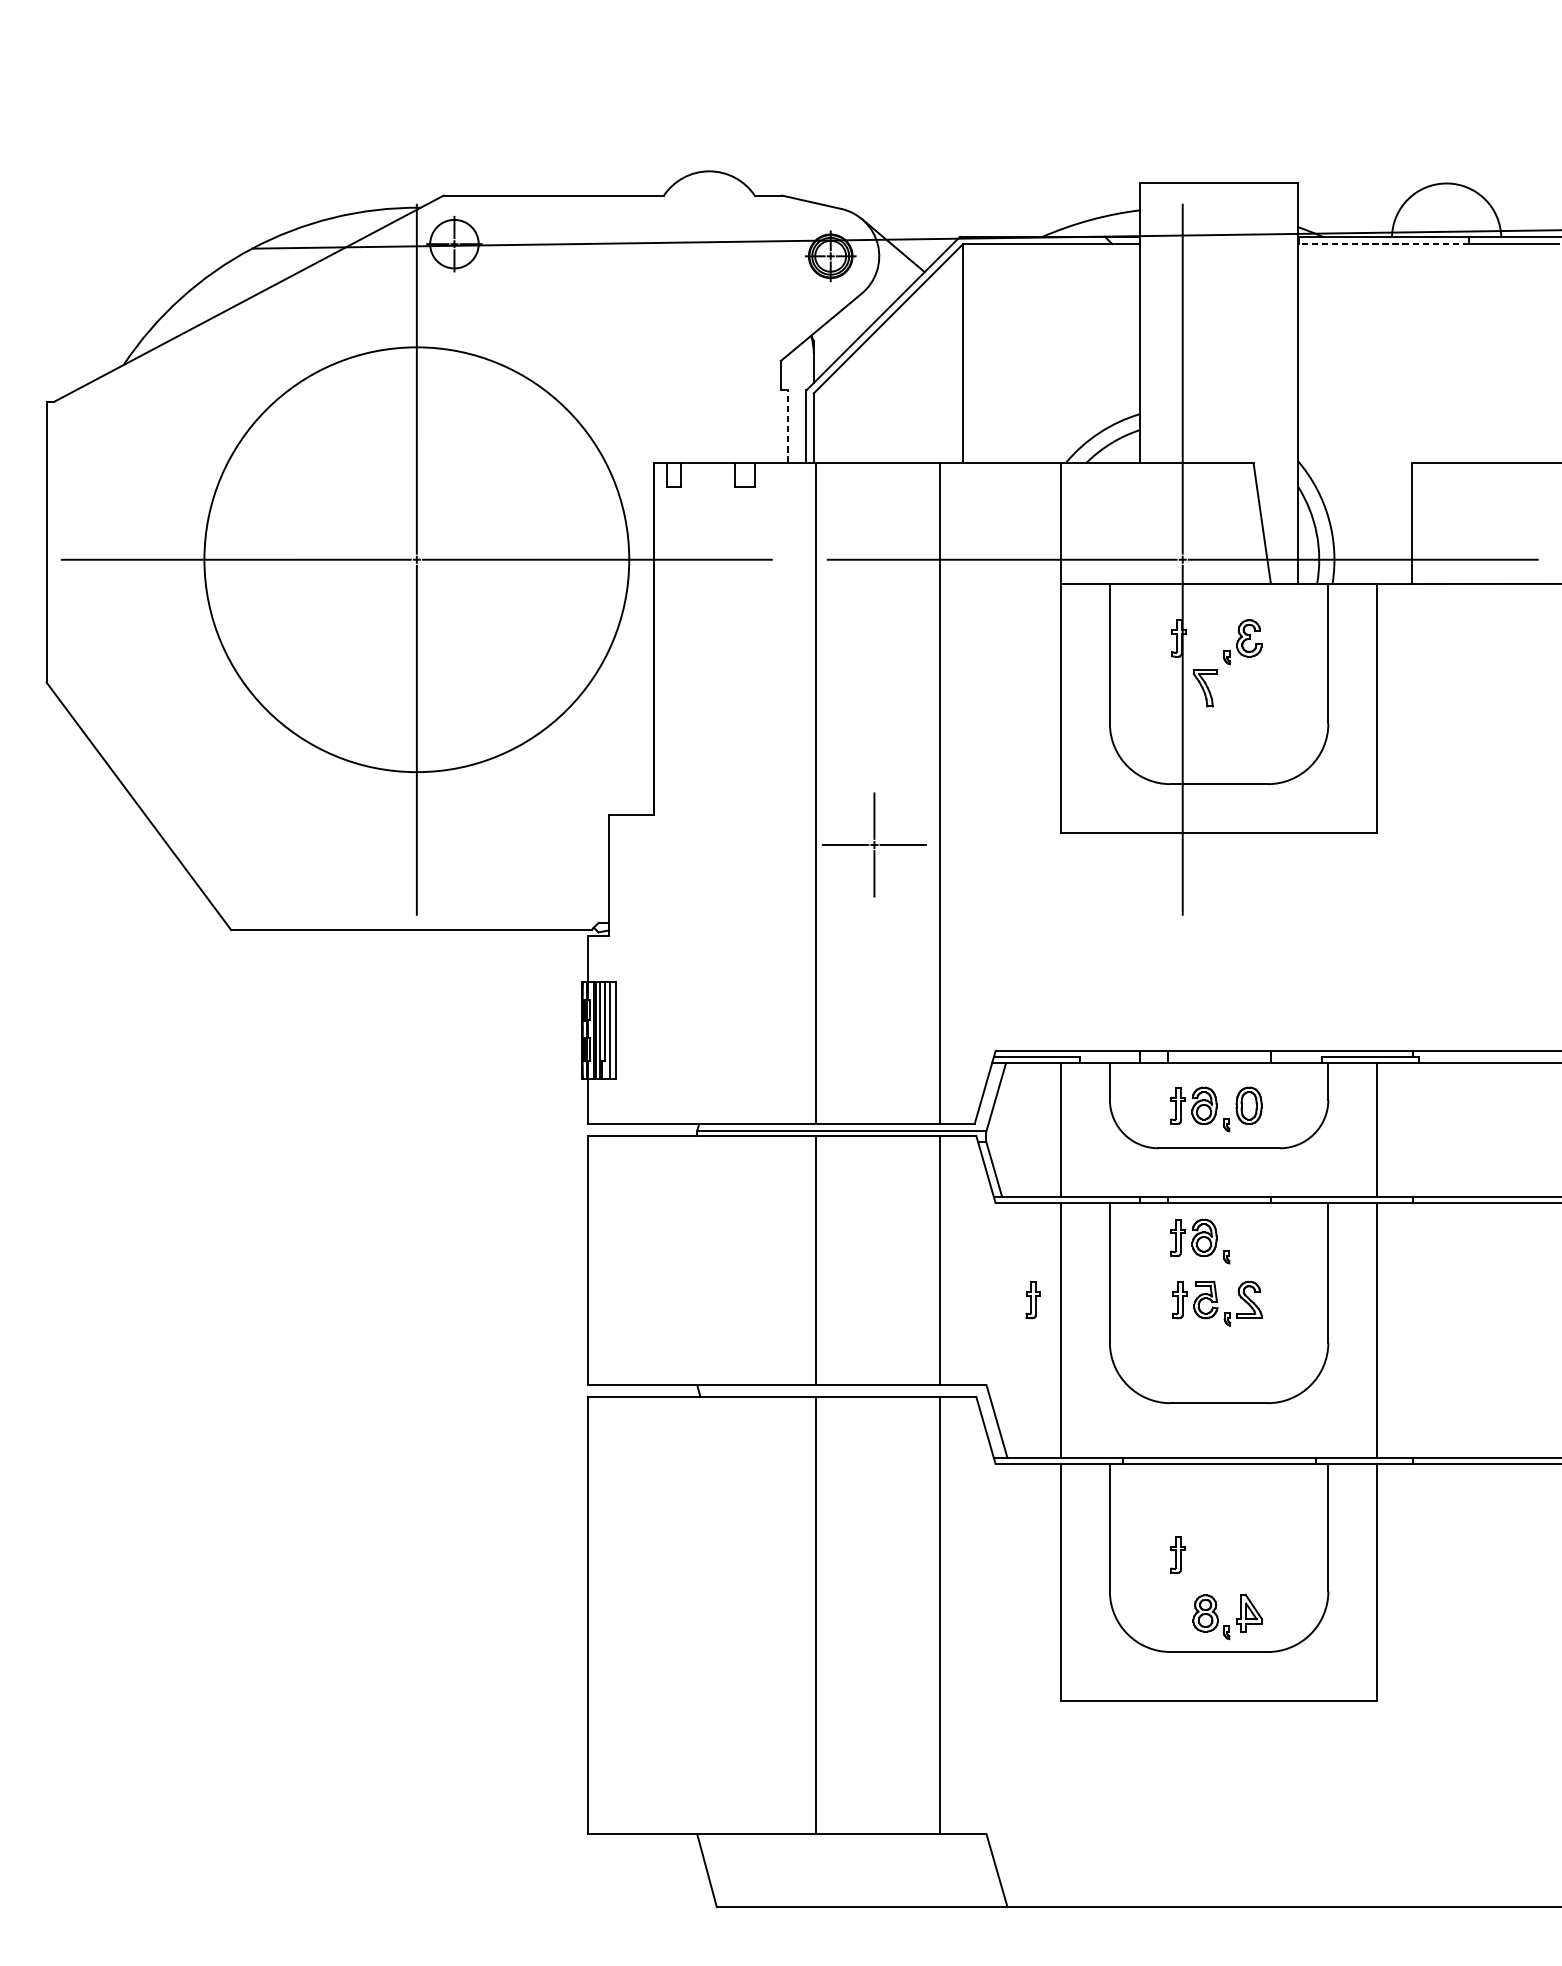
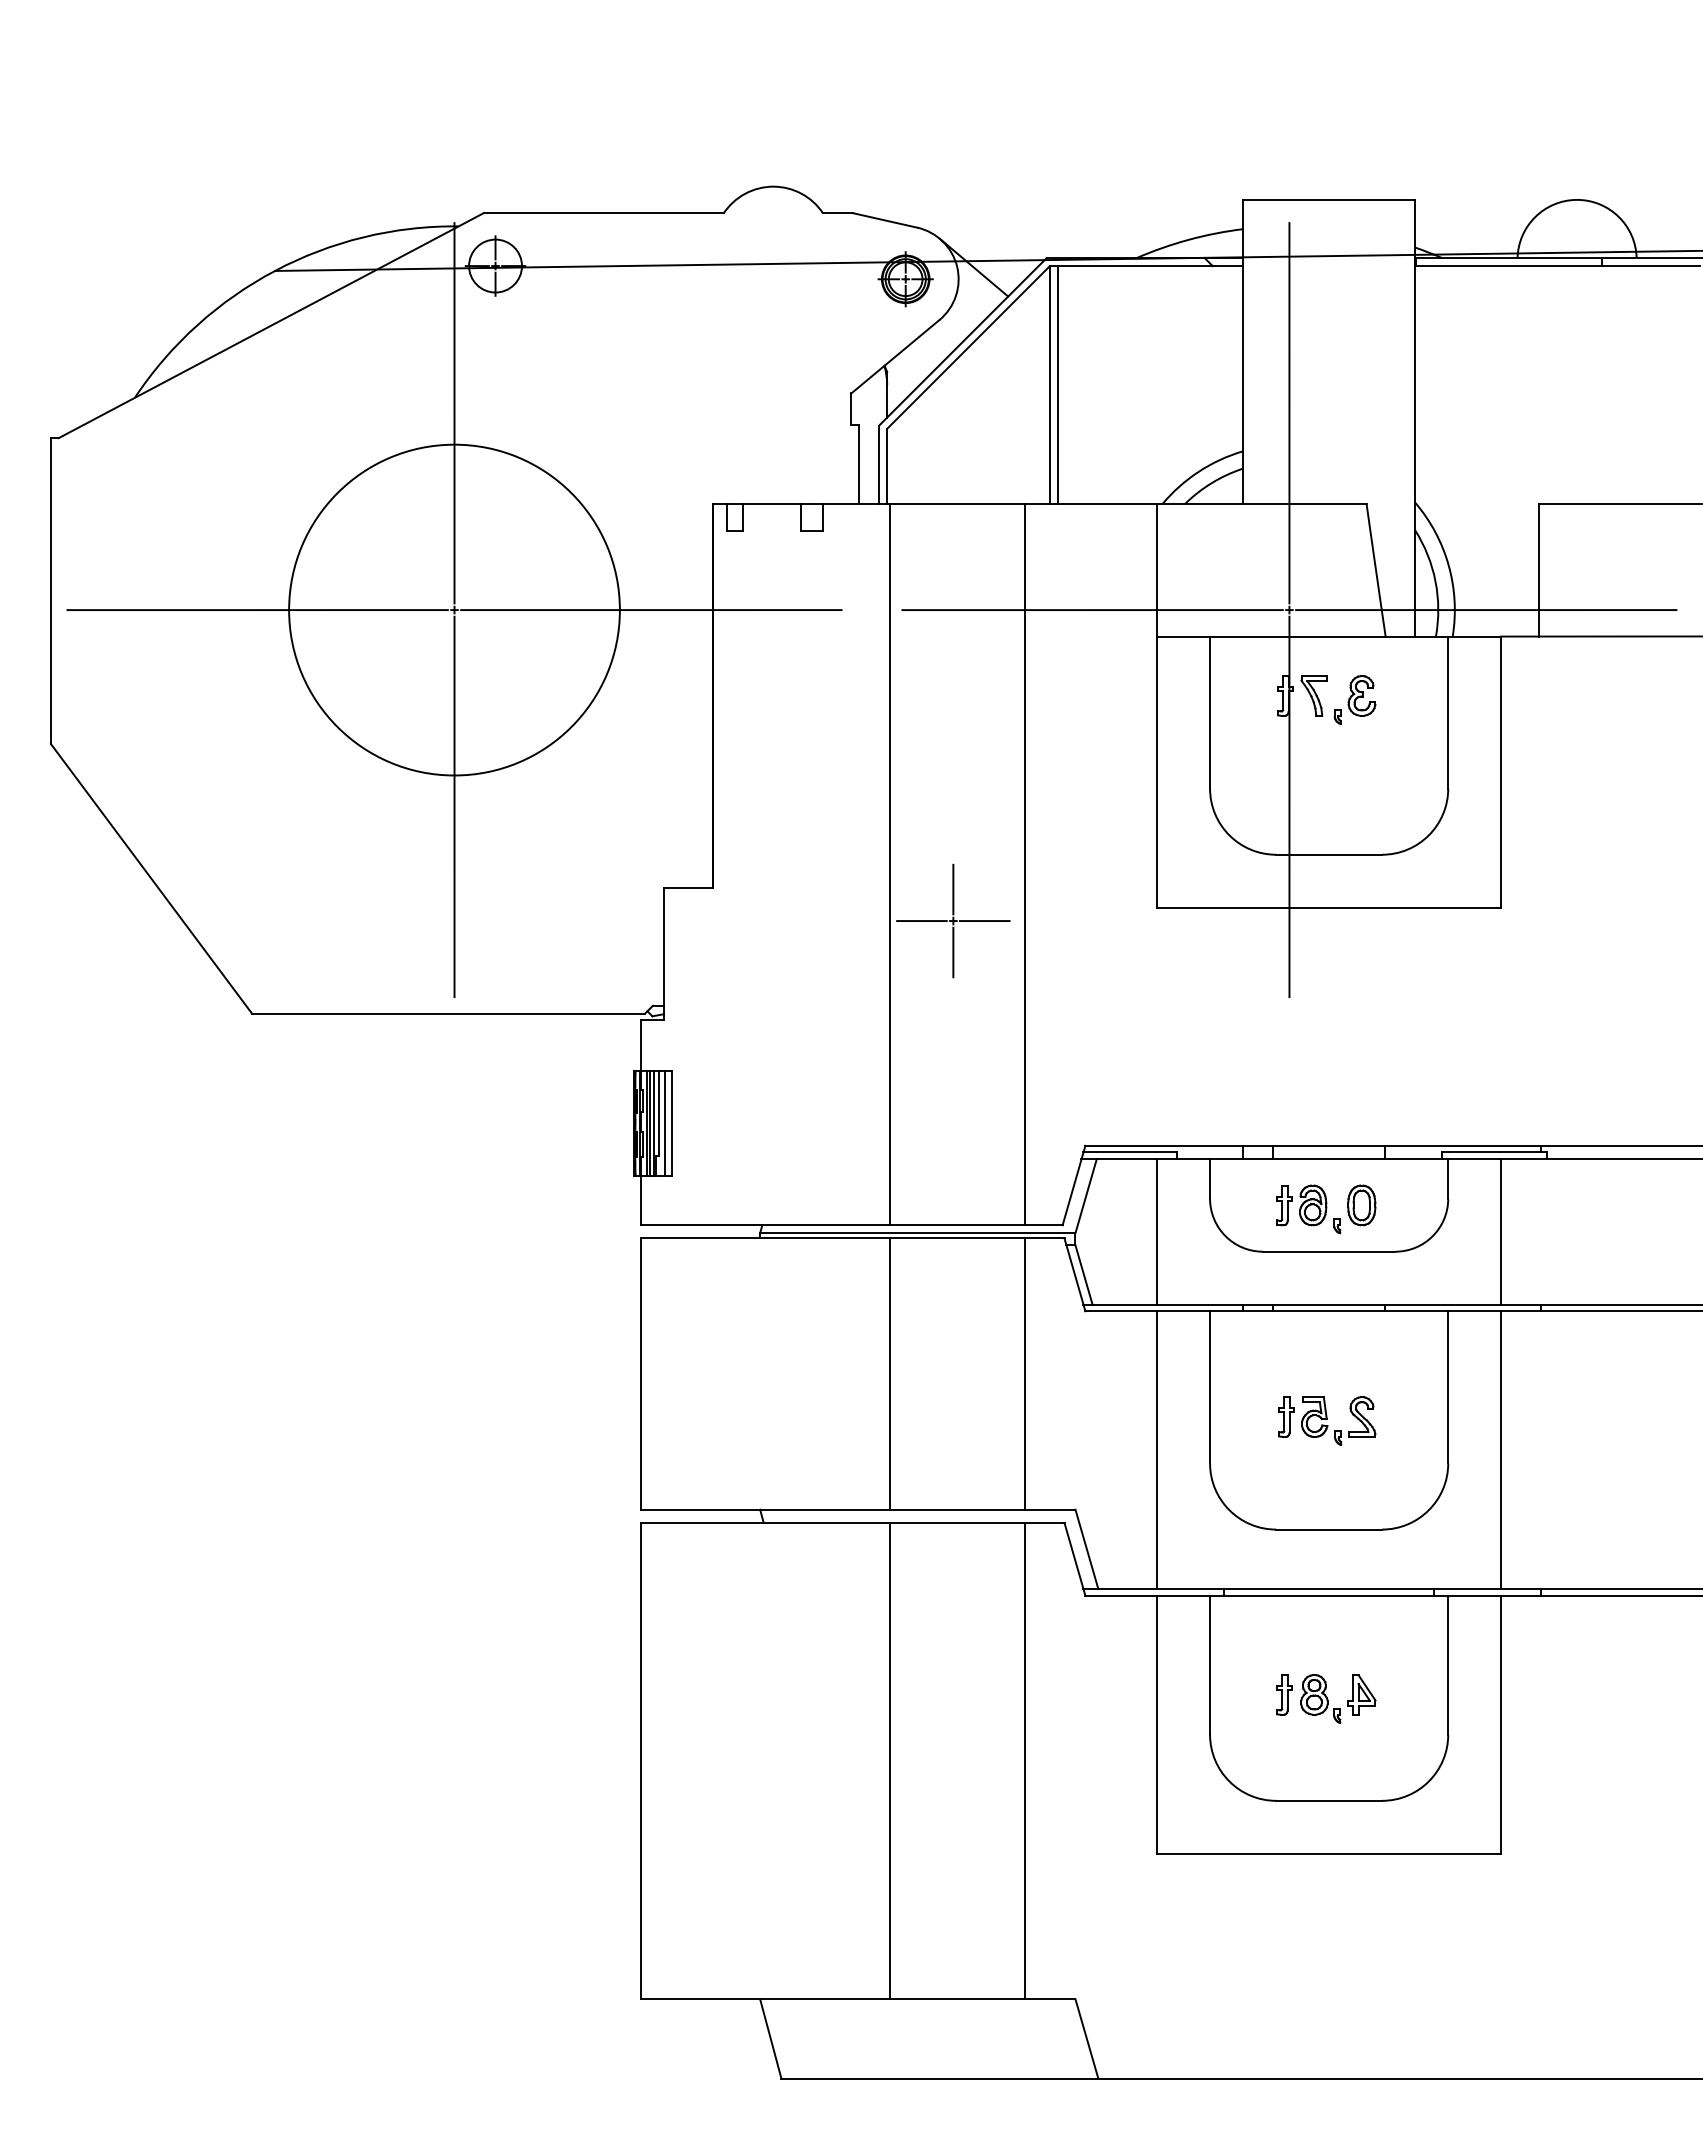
line: (1384, 244) -> (1509, 266), dashed -> solid
line: (969, 353) -> (1057, 385), added
line: (788, 426) -> (859, 464), dashed -> solid
circle: (416, 559) -> (454, 609), size x0.71
part: (1204, 687) -> (1313, 695), moved
part: (1200, 1241) -> (1308, 1353), removed
part: (1033, 1299) -> (1126, 1416), removed
part: (1235, 1618) -> (1347, 1700), moved

